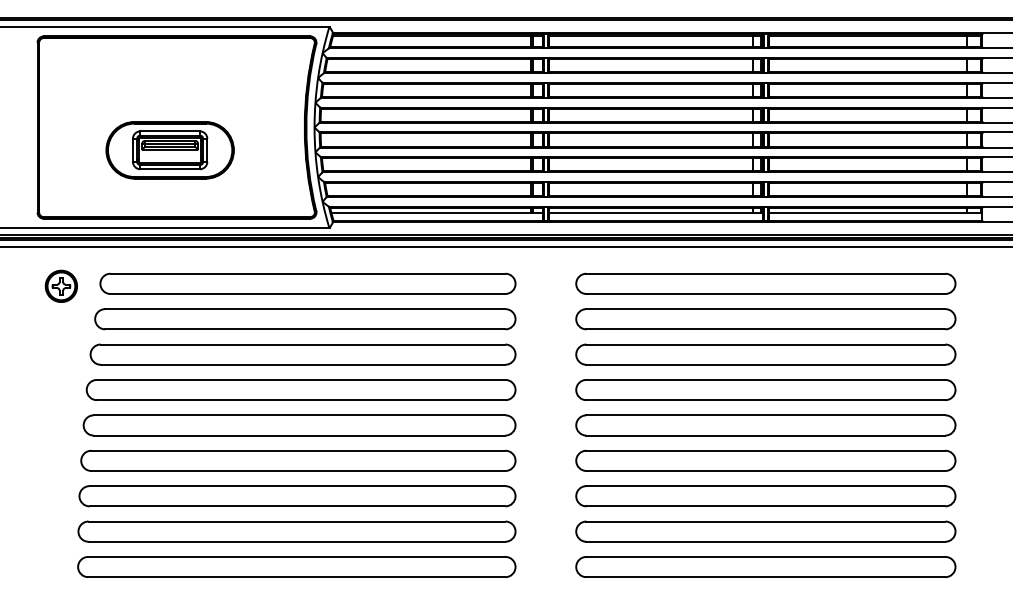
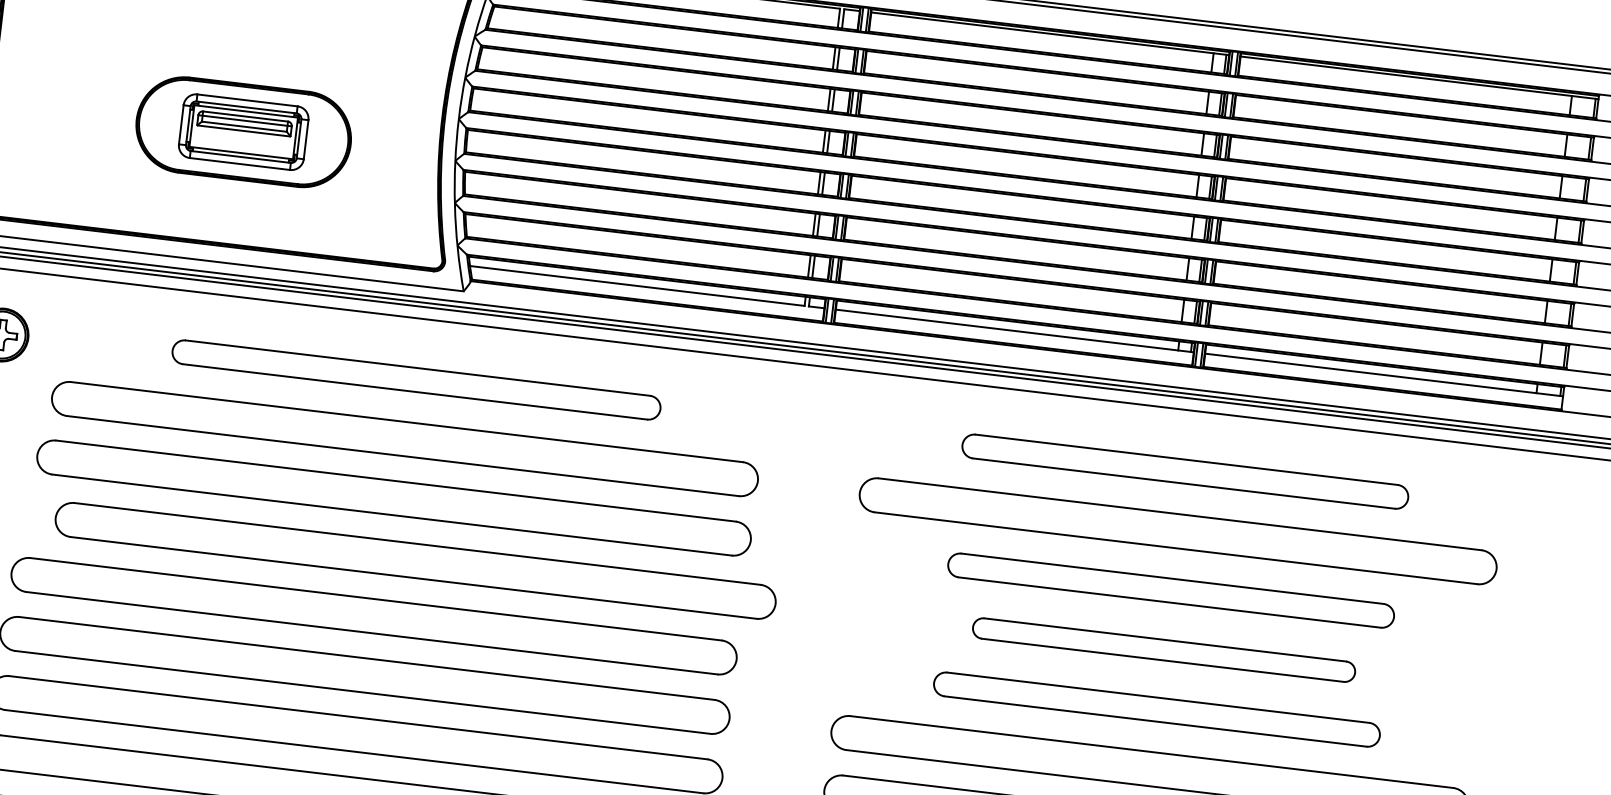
part: (169, 150) -> (242, 132), moved
part: (307, 283) -> (415, 379), size x0.7
part: (765, 283) -> (1184, 471), size x0.7
part: (765, 354) -> (1170, 590), size x0.7
part: (300, 389) -> (414, 559), moved
part: (765, 389) -> (1163, 649), size x0.6
part: (765, 425) -> (1156, 709), size x0.7

